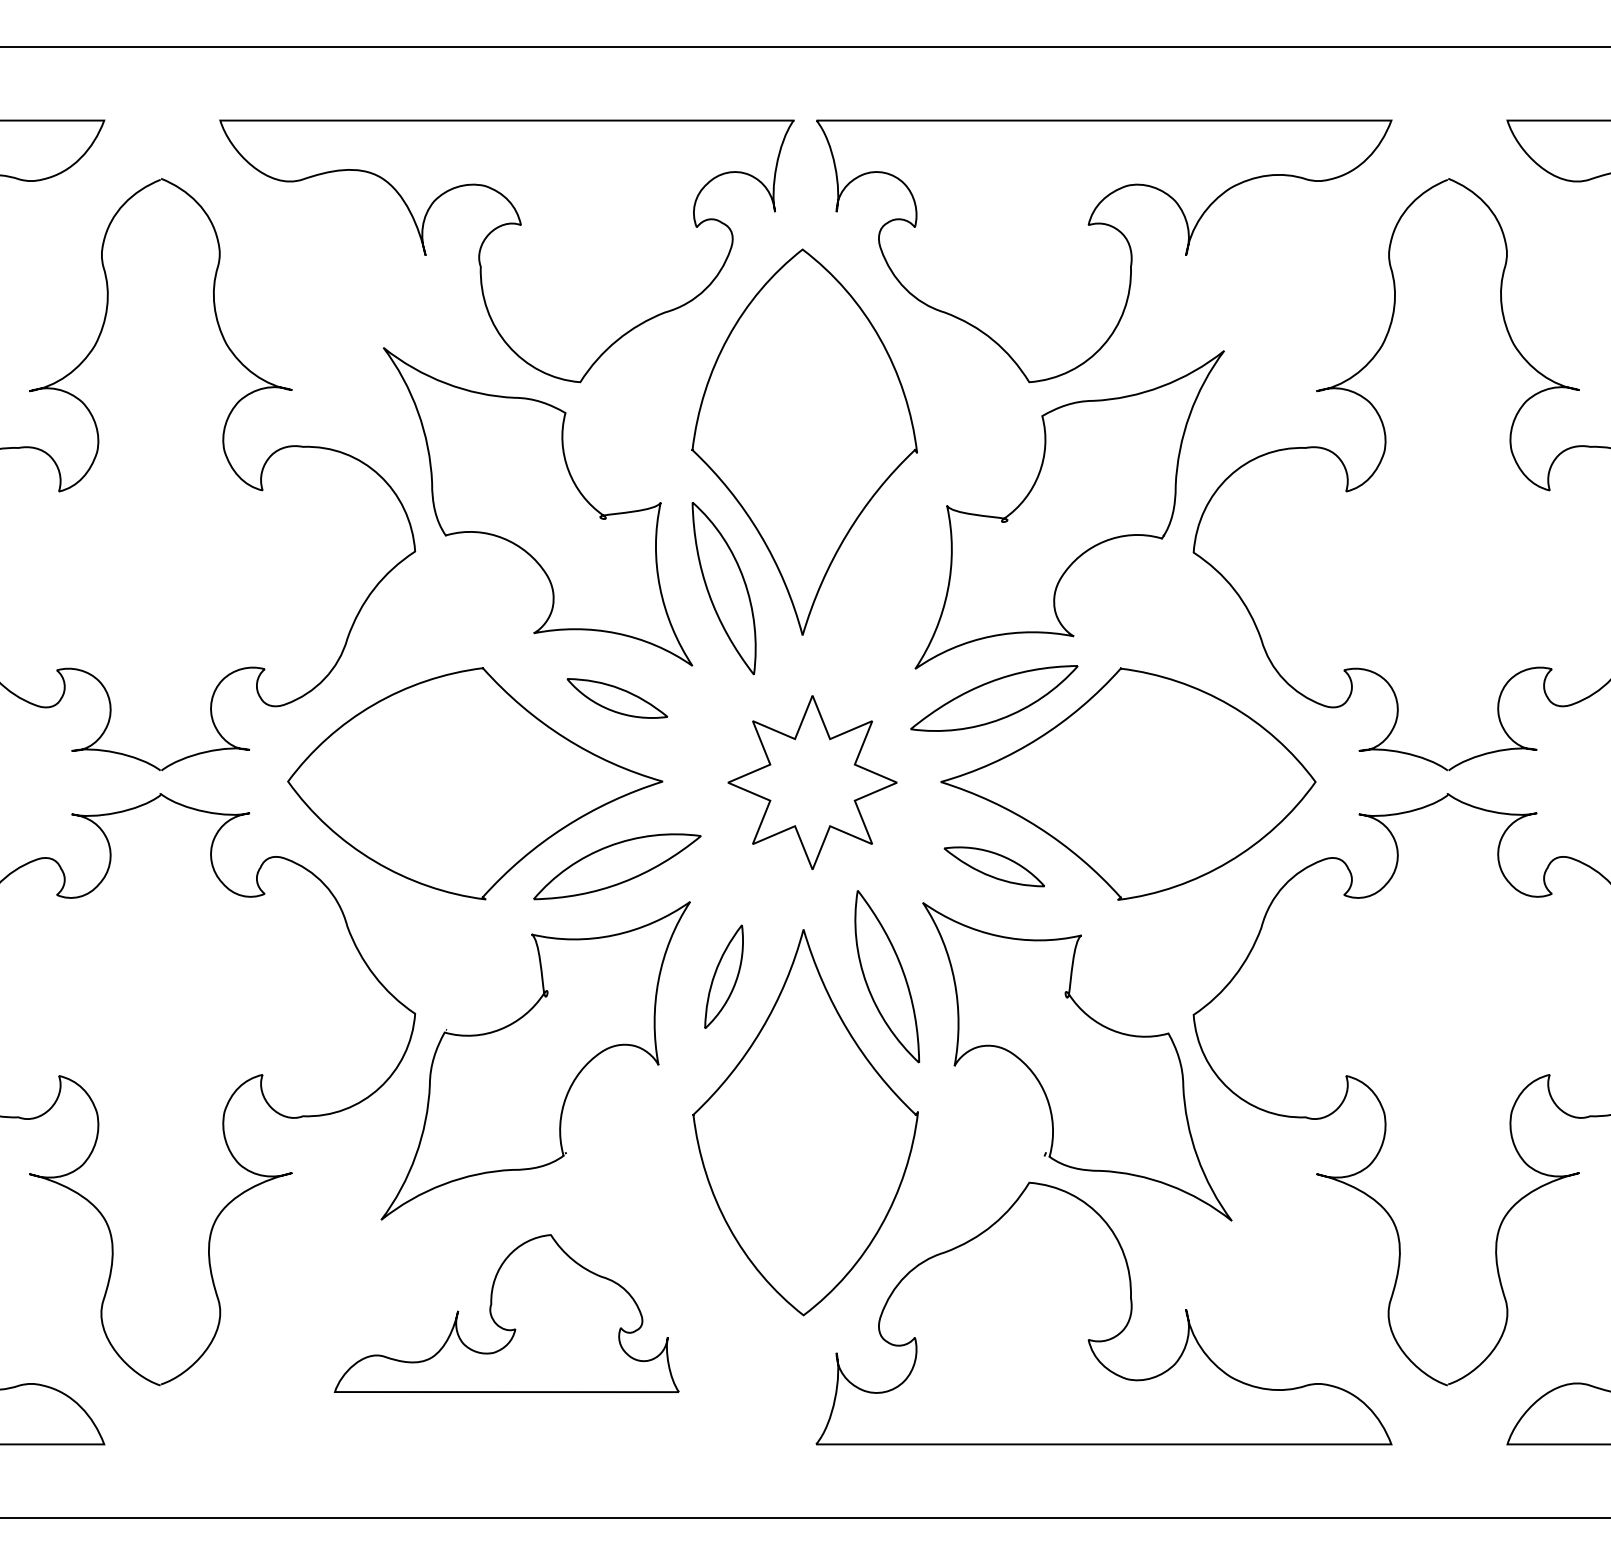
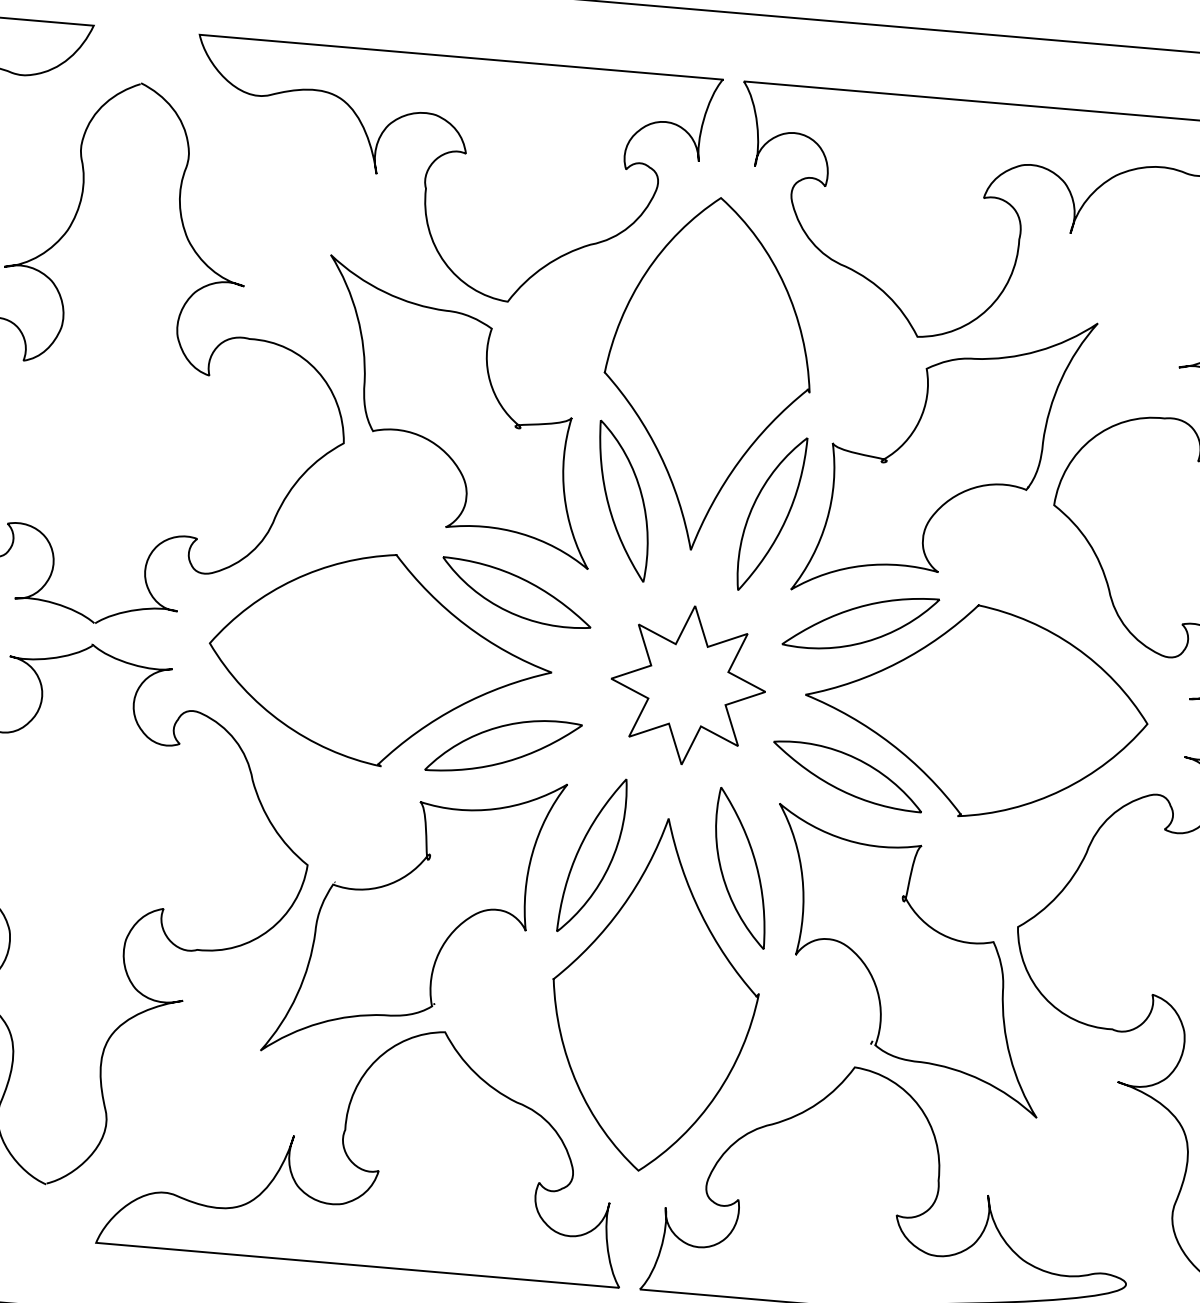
part: (887, 588) -> (771, 513), added
part: (617, 698) -> (516, 593), size x1.67
part: (994, 866) -> (847, 776), size x1.67
part: (723, 976) -> (591, 855), size x1.67
part: (506, 1313) -> (367, 1145), size x1.67

